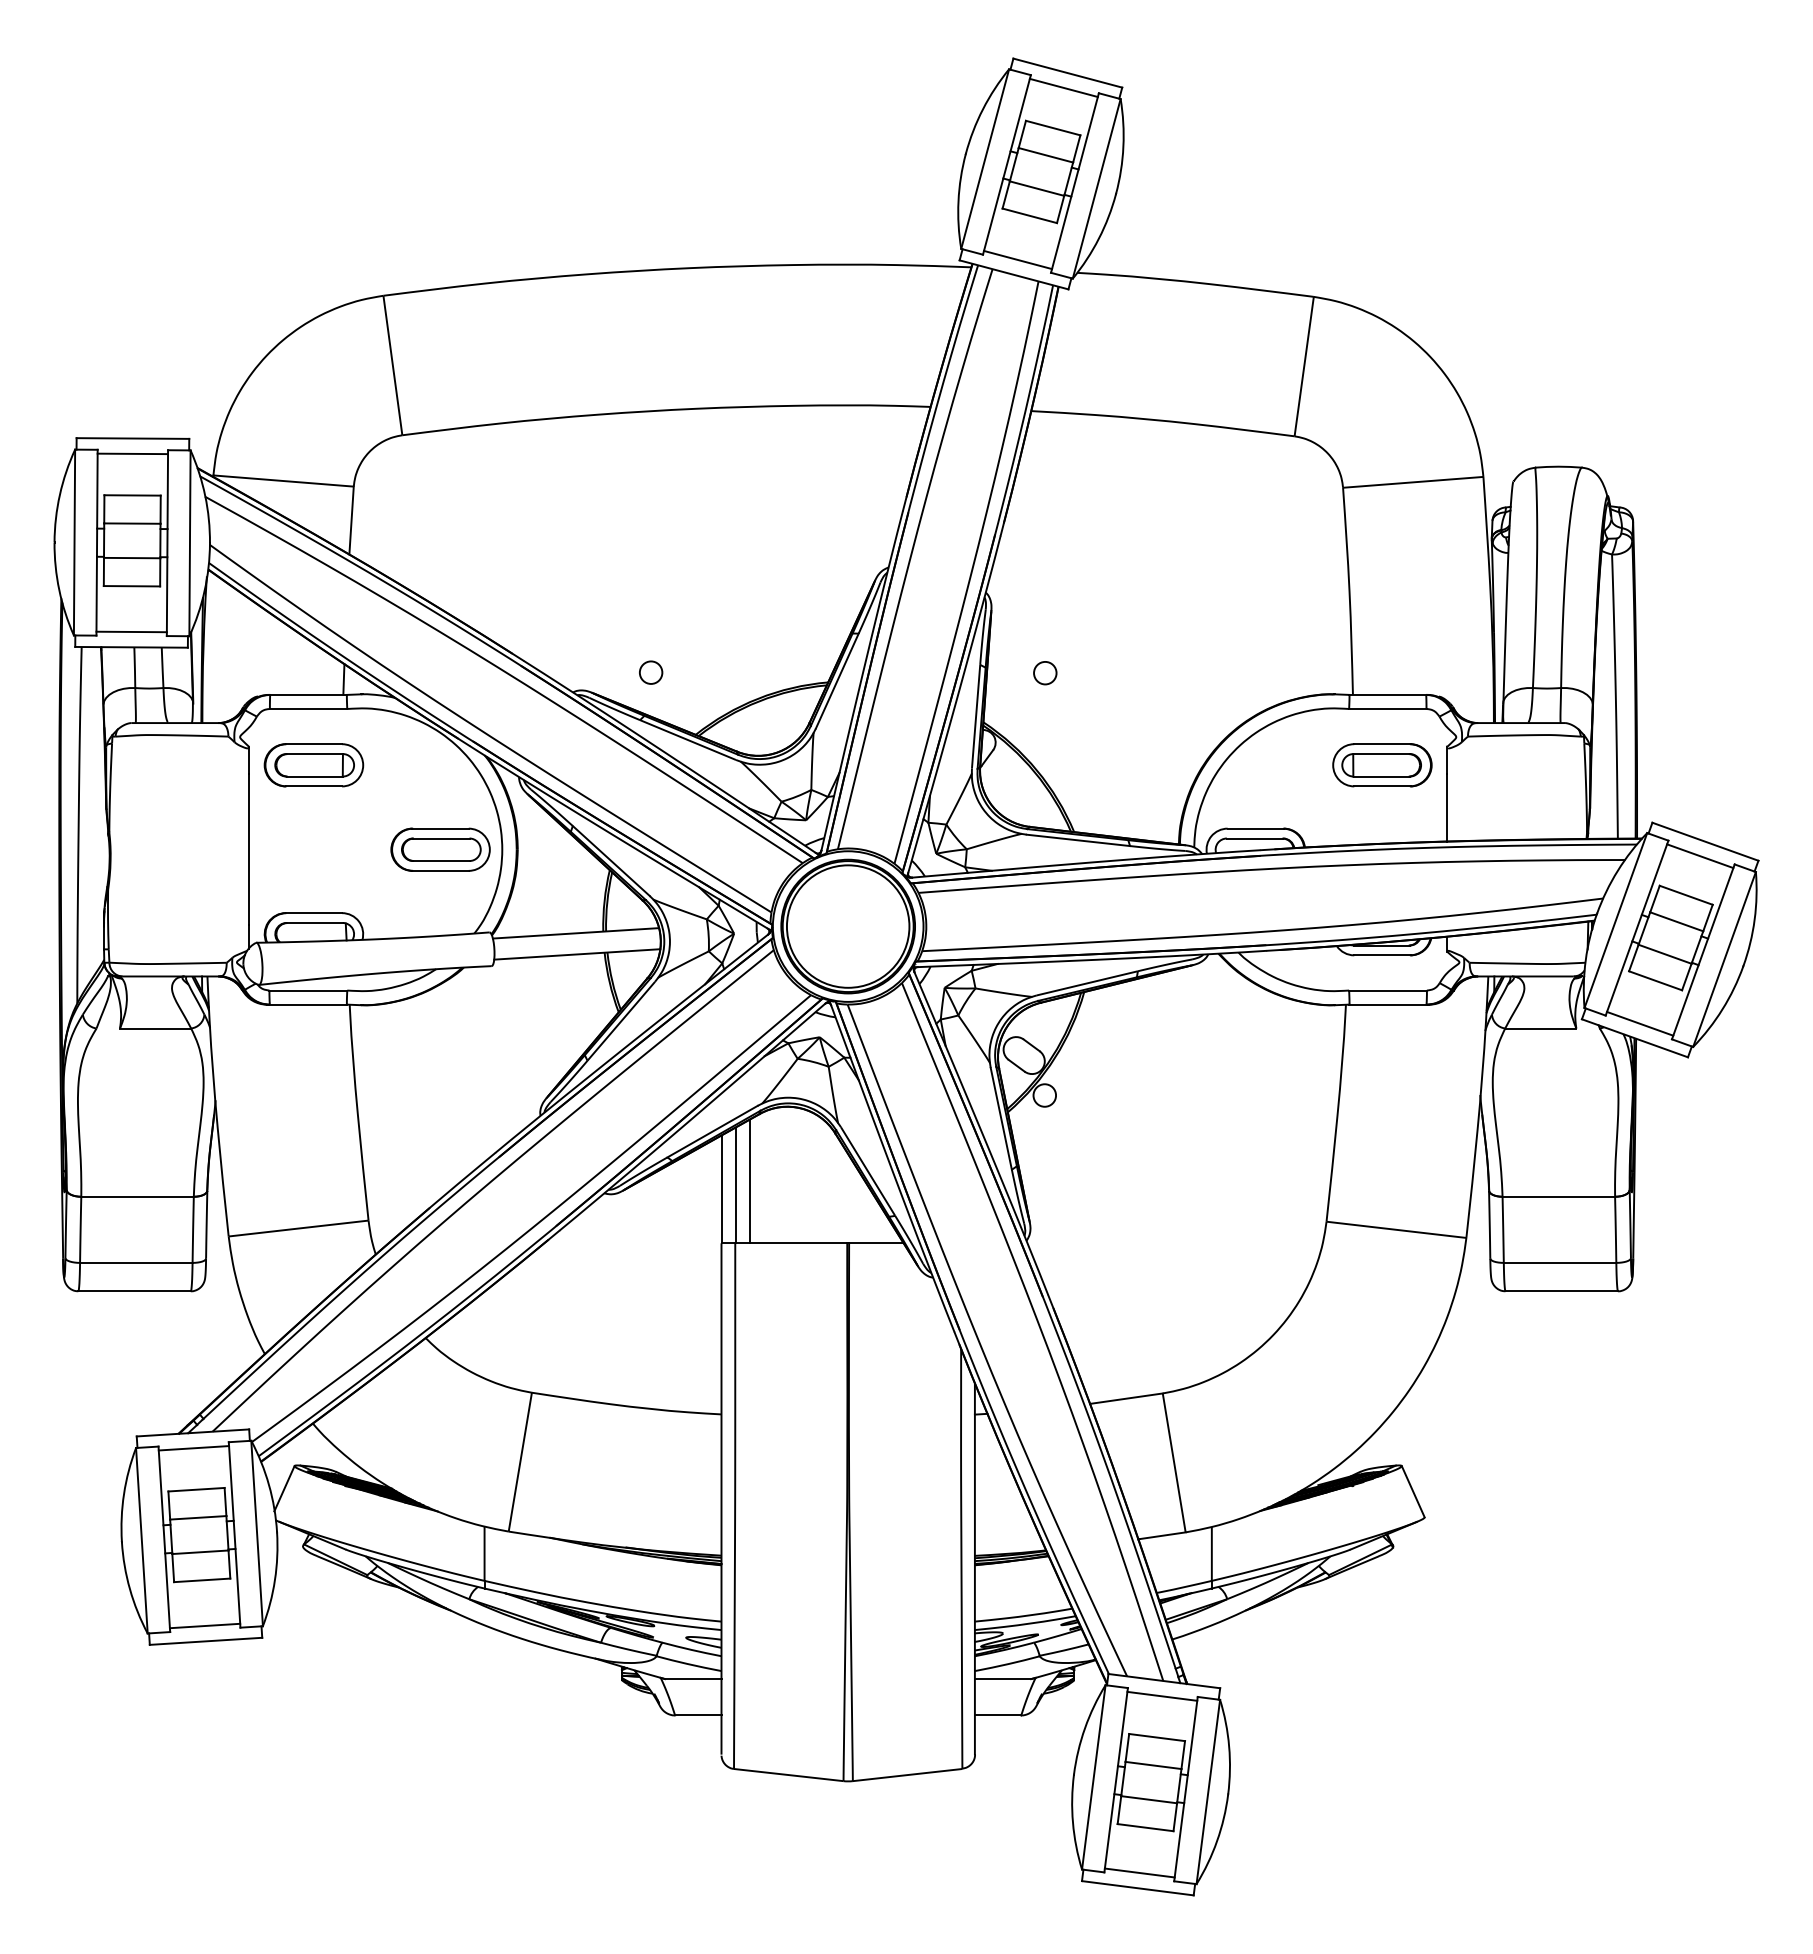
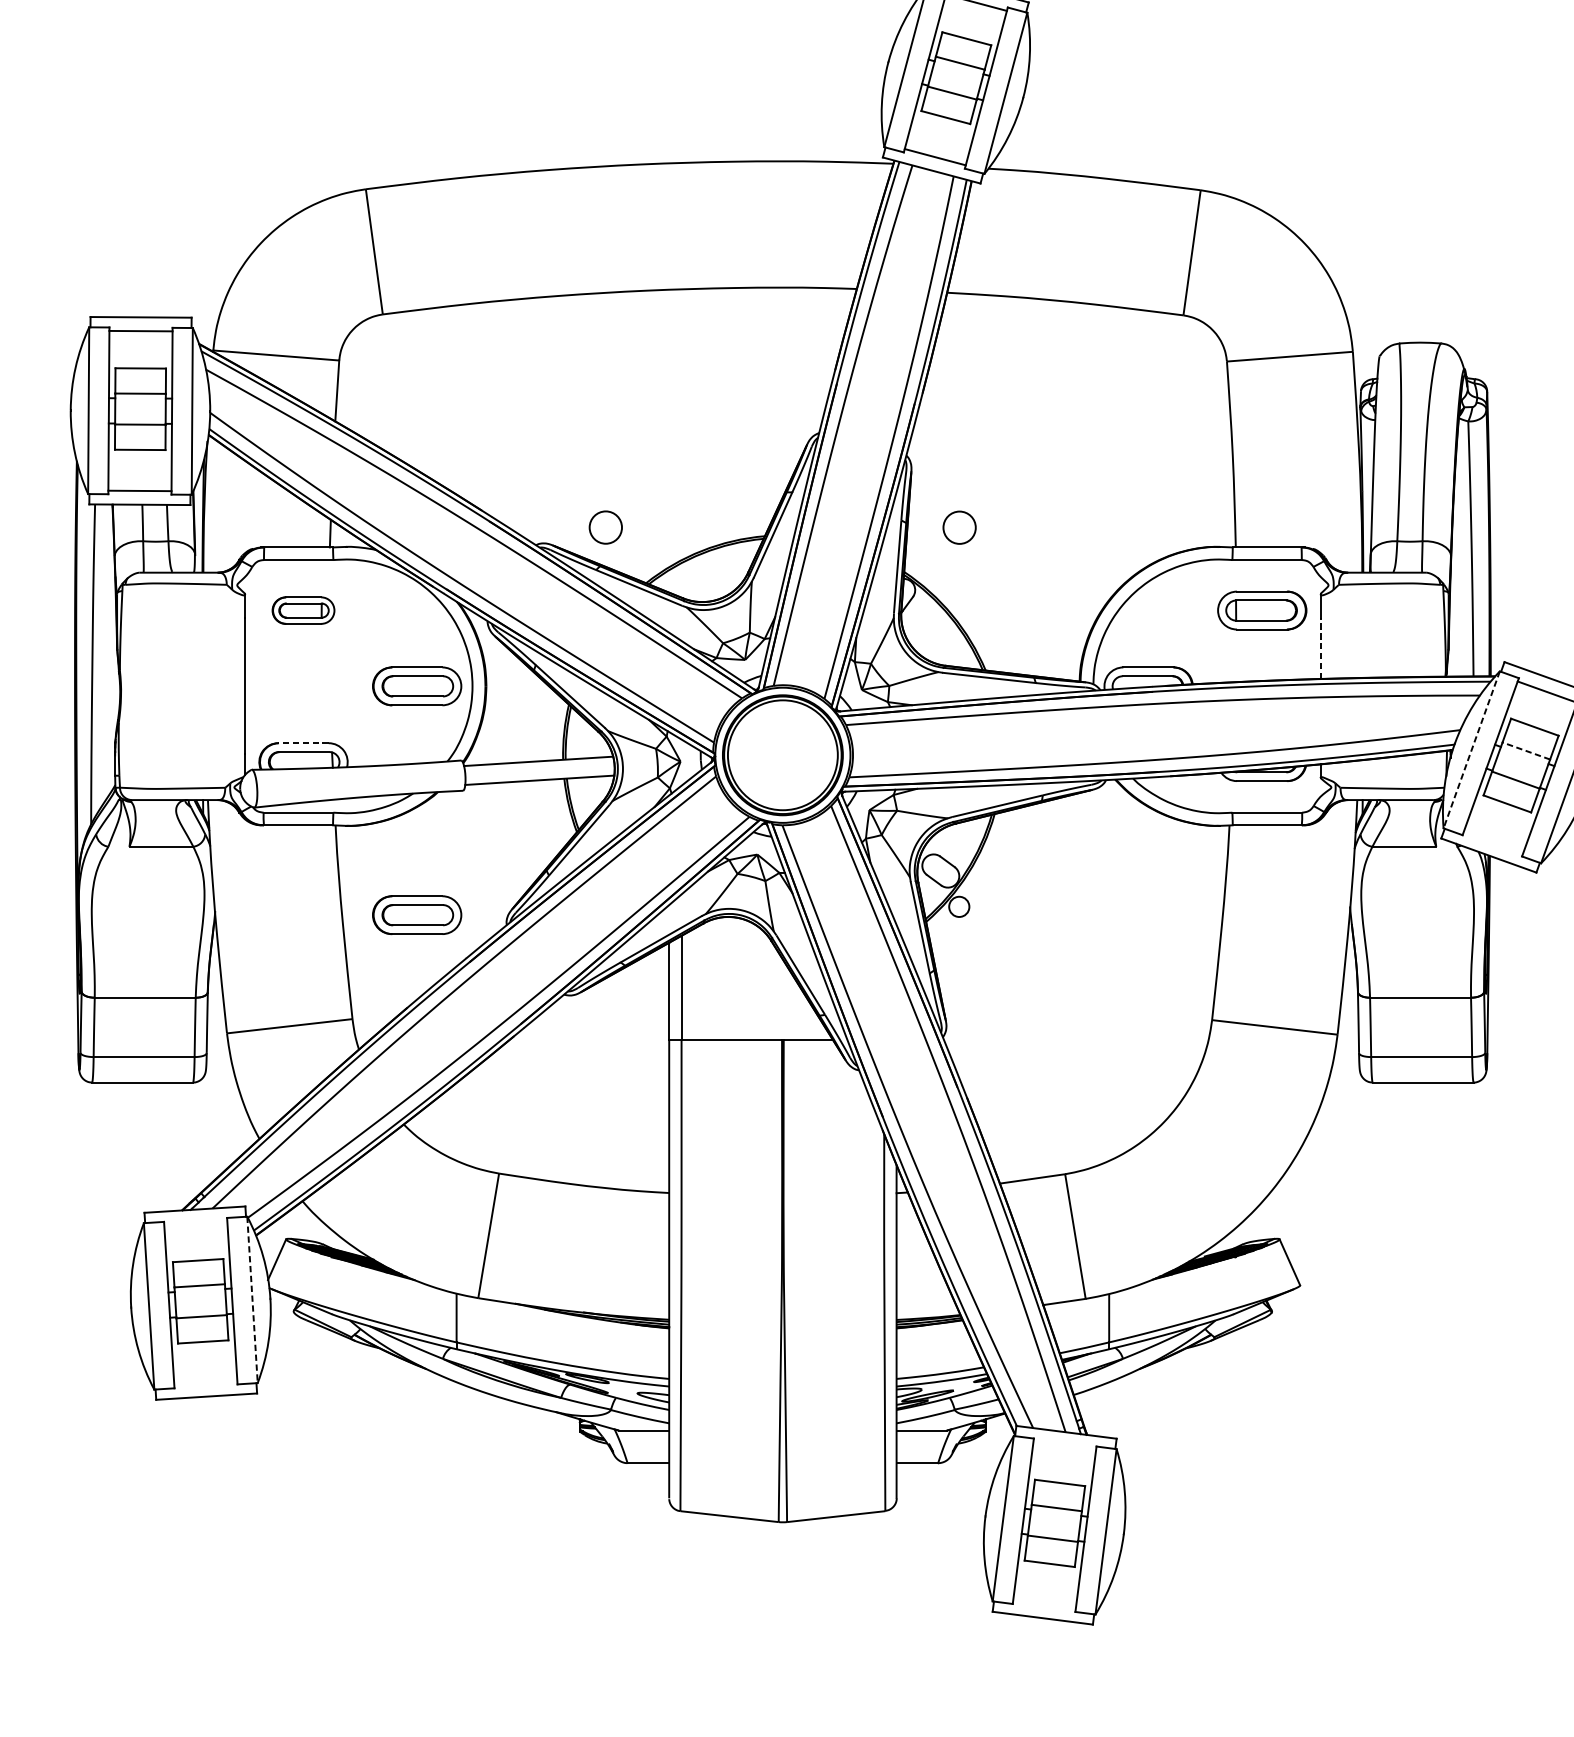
circle: (651, 672) -> (606, 527), size x1.6
circle: (1045, 673) -> (959, 528), size x1.6
part: (313, 765) -> (303, 610), size x0.7
line: (1447, 807) -> (1320, 648), solid -> dashed
line: (313, 913) -> (303, 743), solid -> dashed
line: (1615, 920) -> (1471, 749), solid -> dashed
line: (1676, 921) -> (1526, 750), solid -> dashed
line: (1640, 1023) -> (1493, 842), removed
part: (440, 1104) -> (417, 914), added
line: (749, 1181) -> (694, 984), removed
line: (193, 1448) -> (195, 1223), removed
line: (257, 1533) -> (252, 1299), solid -> dashed
line: (204, 1625) -> (205, 1382), removed
line: (1162, 1695) -> (1064, 1445), removed
line: (1139, 1872) -> (1044, 1604), removed

